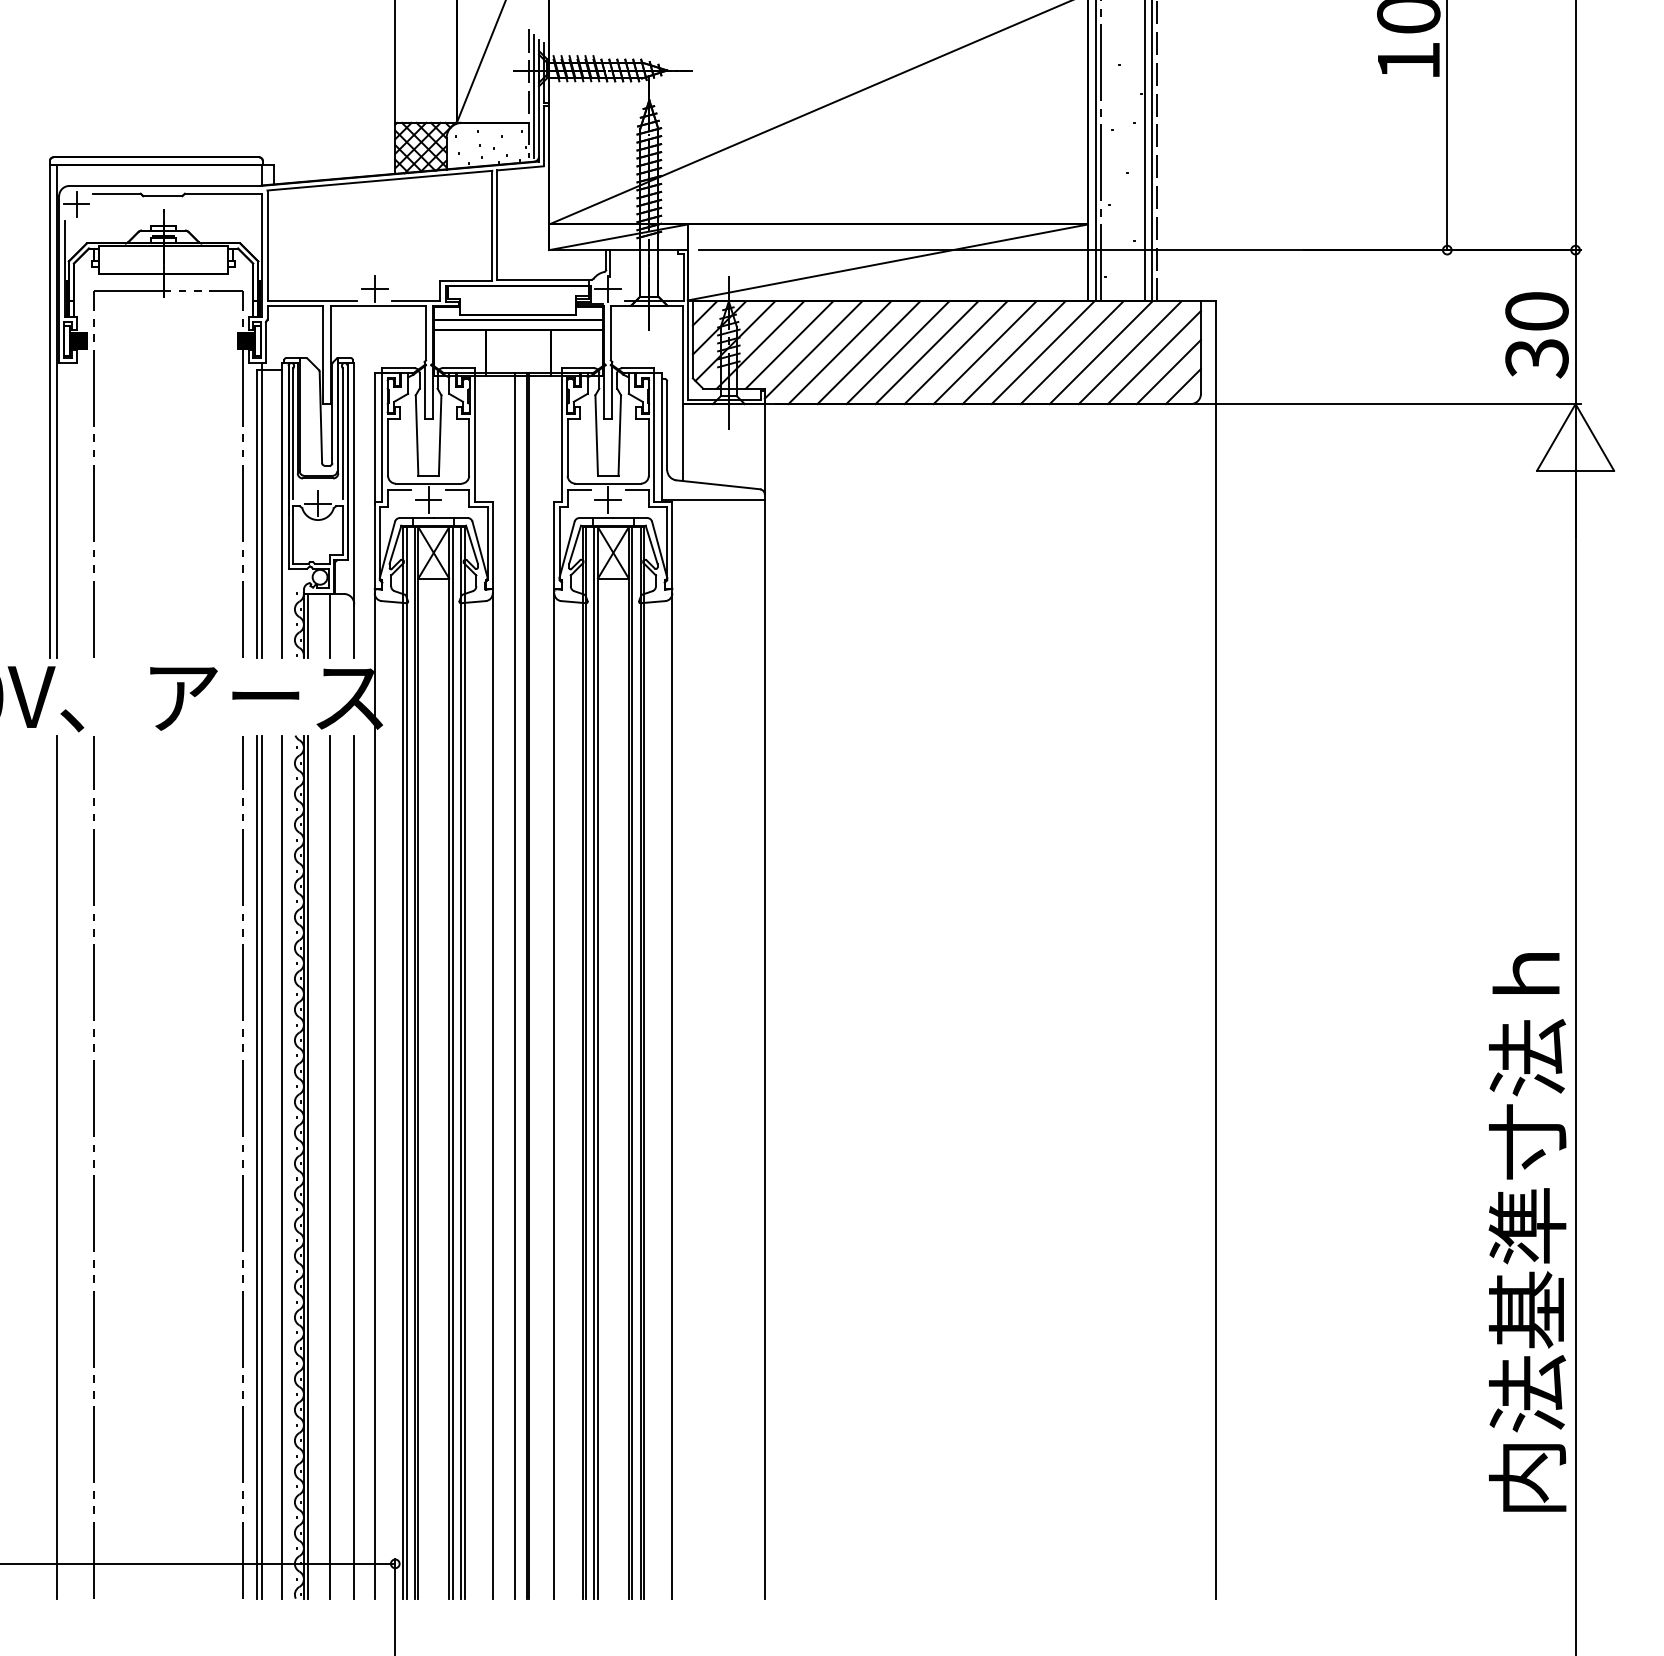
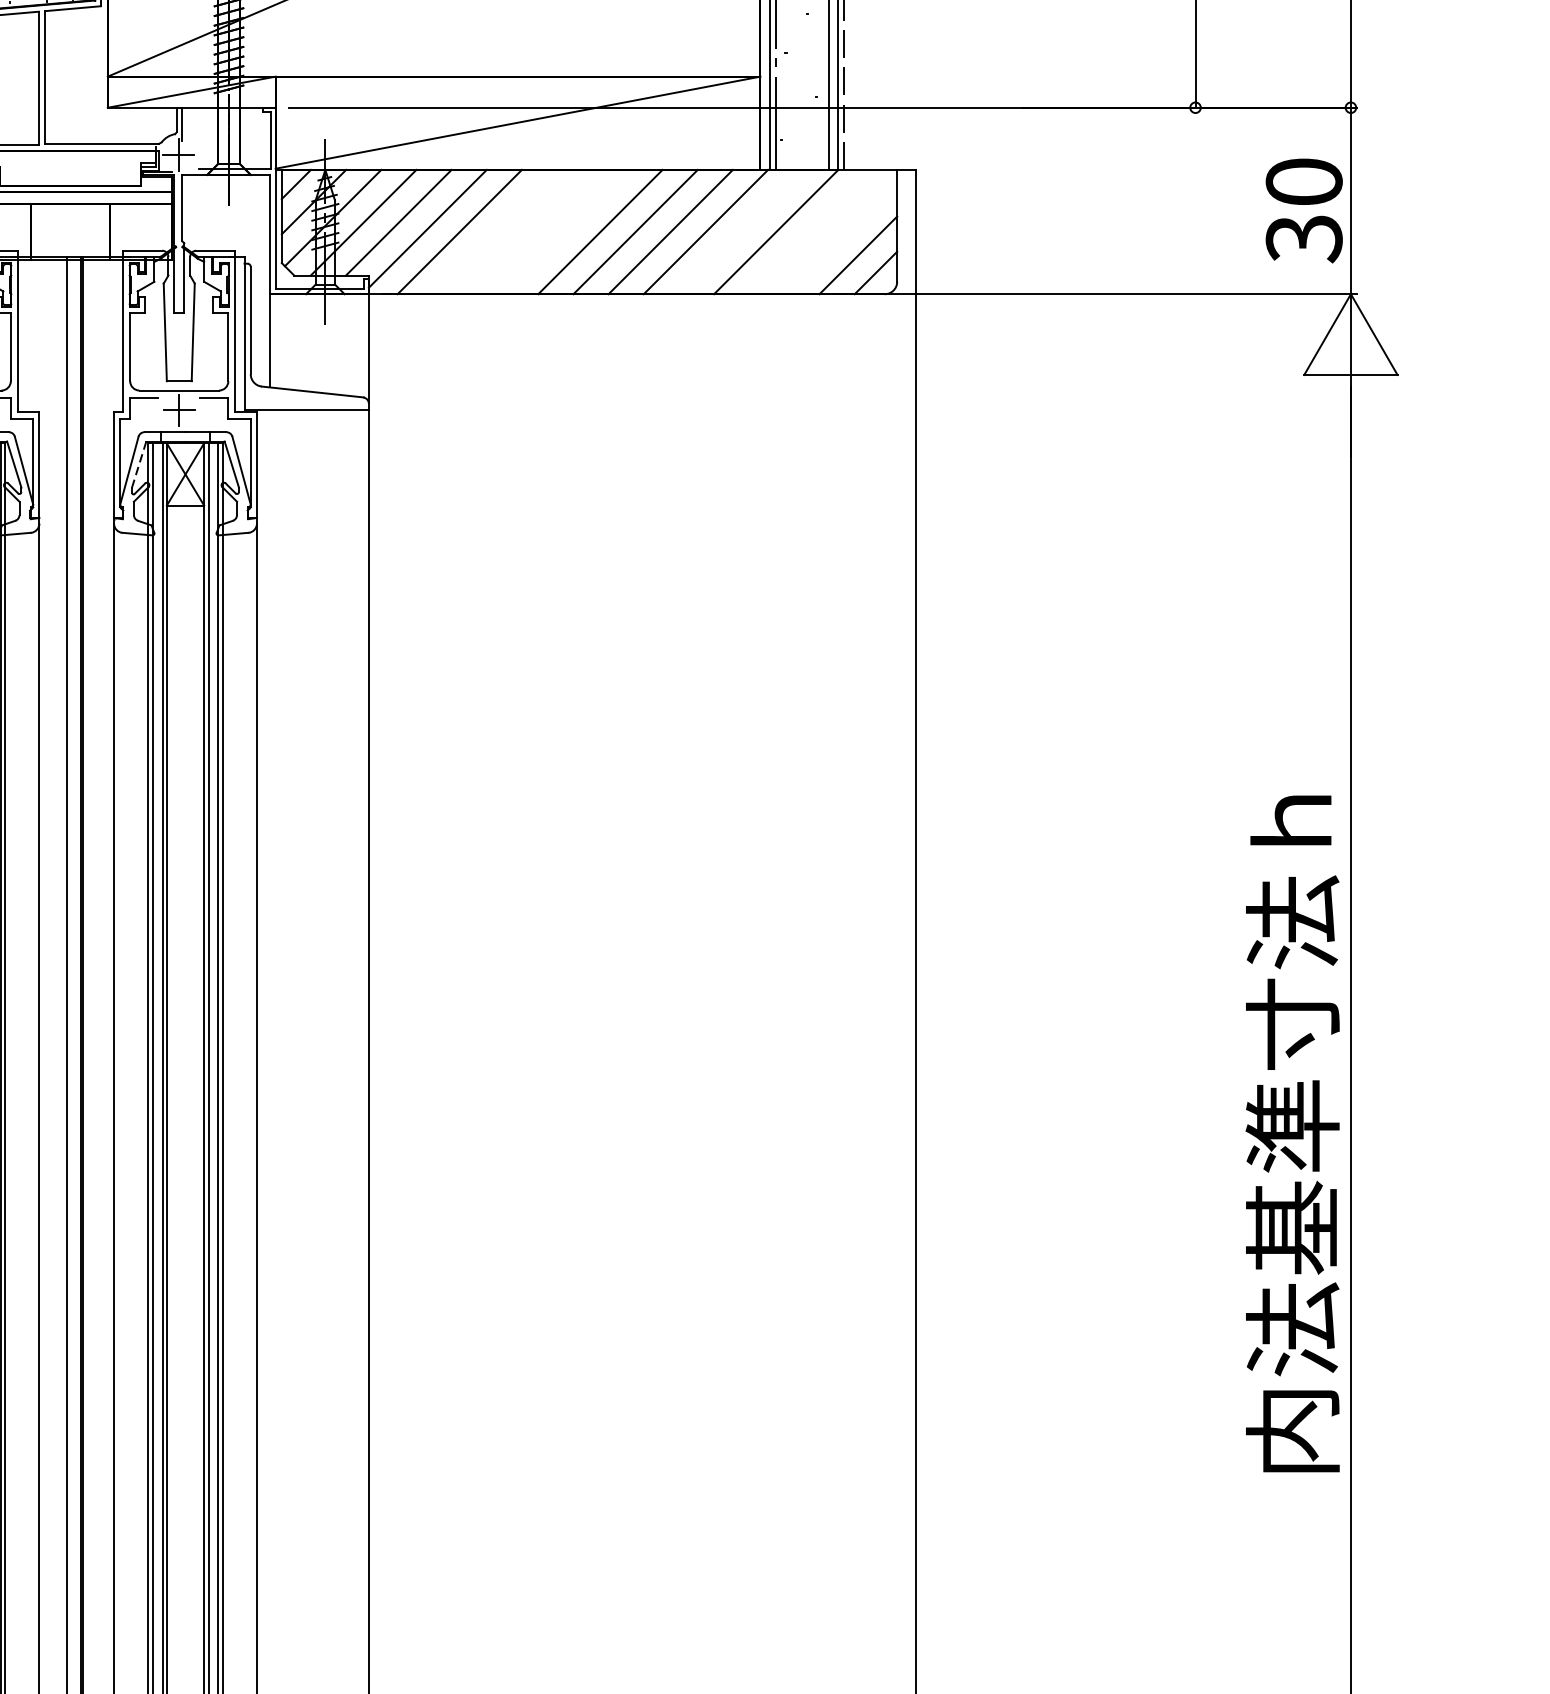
line: (868, 352) -> (494, 231), removed
line: (897, 352) -> (529, 231), removed
line: (926, 352) -> (564, 231), removed
line: (1071, 352) -> (740, 231), removed
line: (1129, 352) -> (810, 231), removed
line: (1153, 357) -> (839, 237), removed
line: (575, 544) -> (139, 464), solid -> dashed
text: (1527, 1232) -> (1292, 1134), moved

